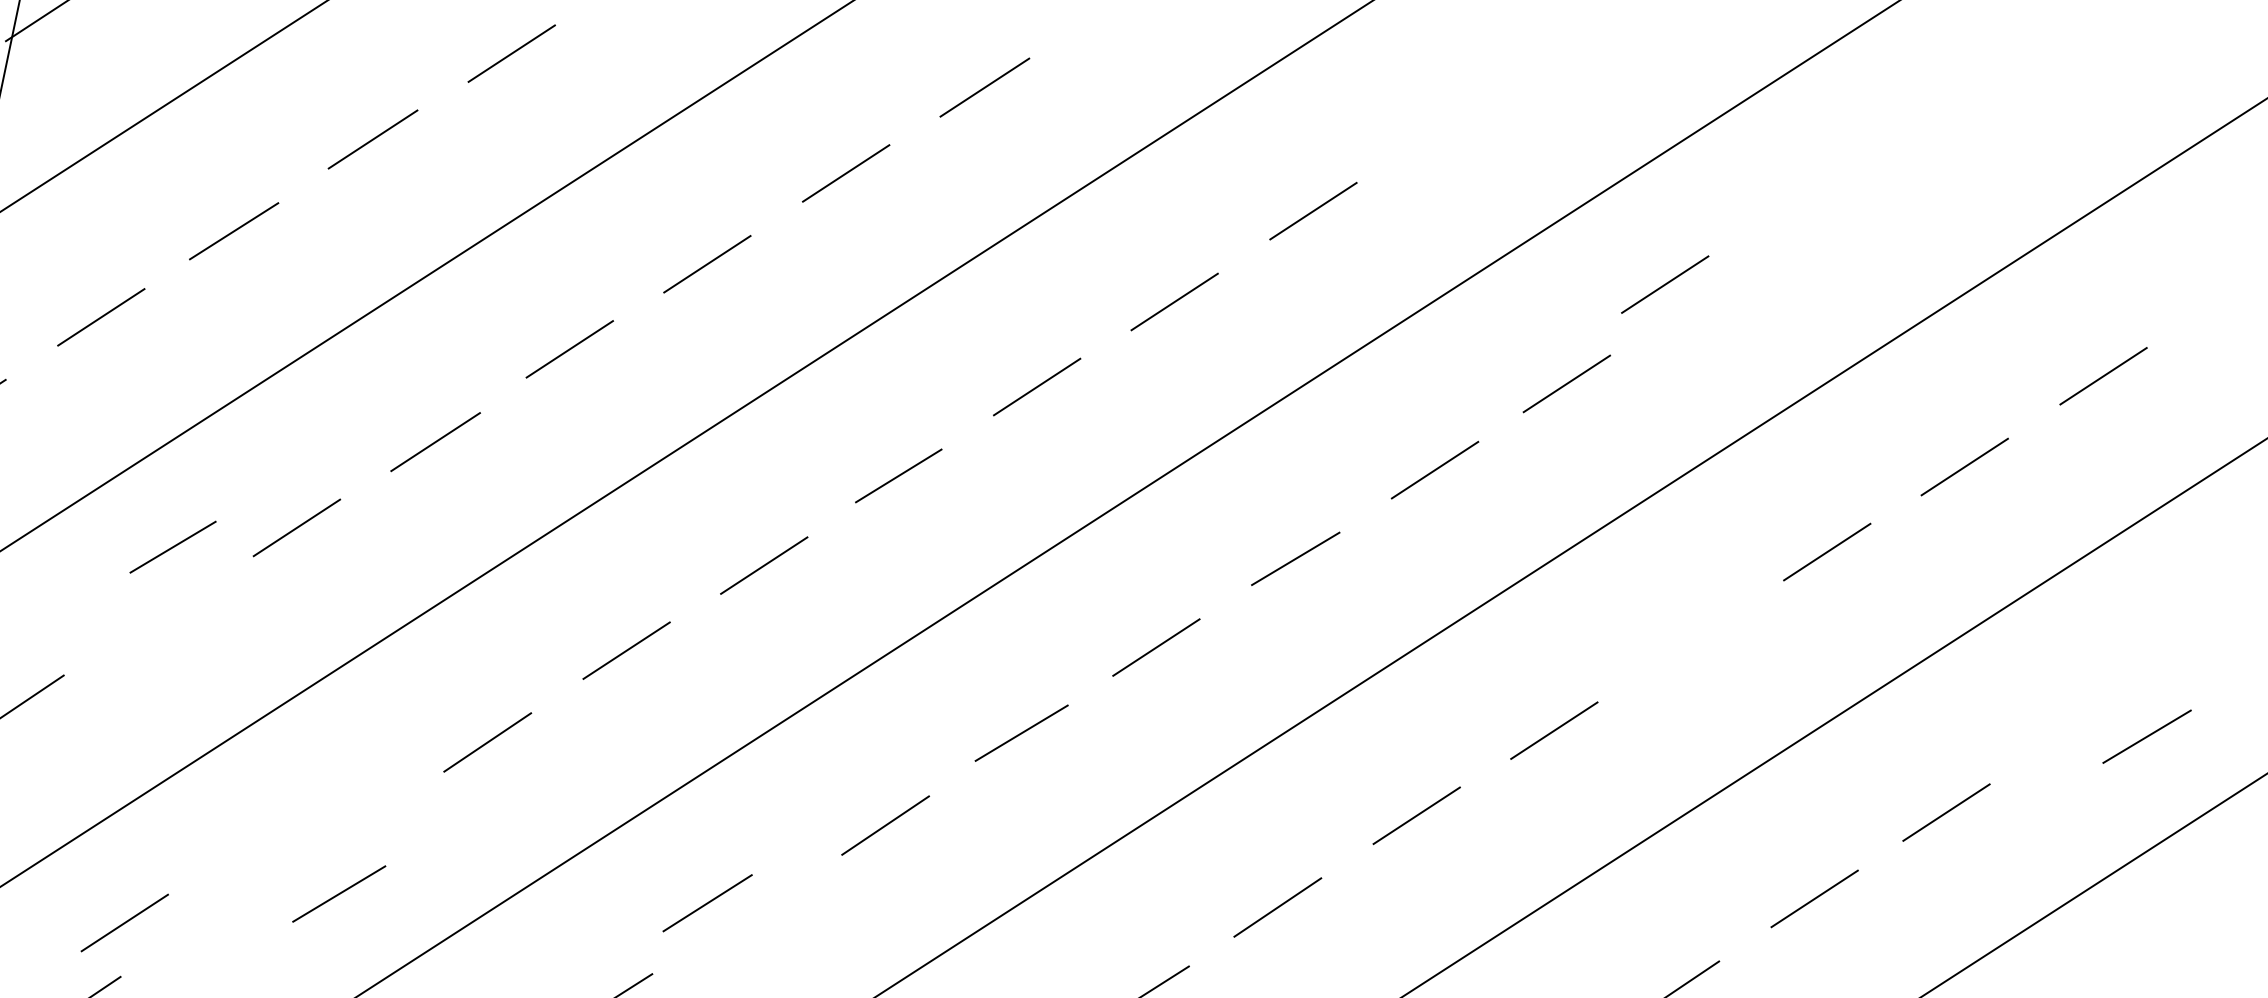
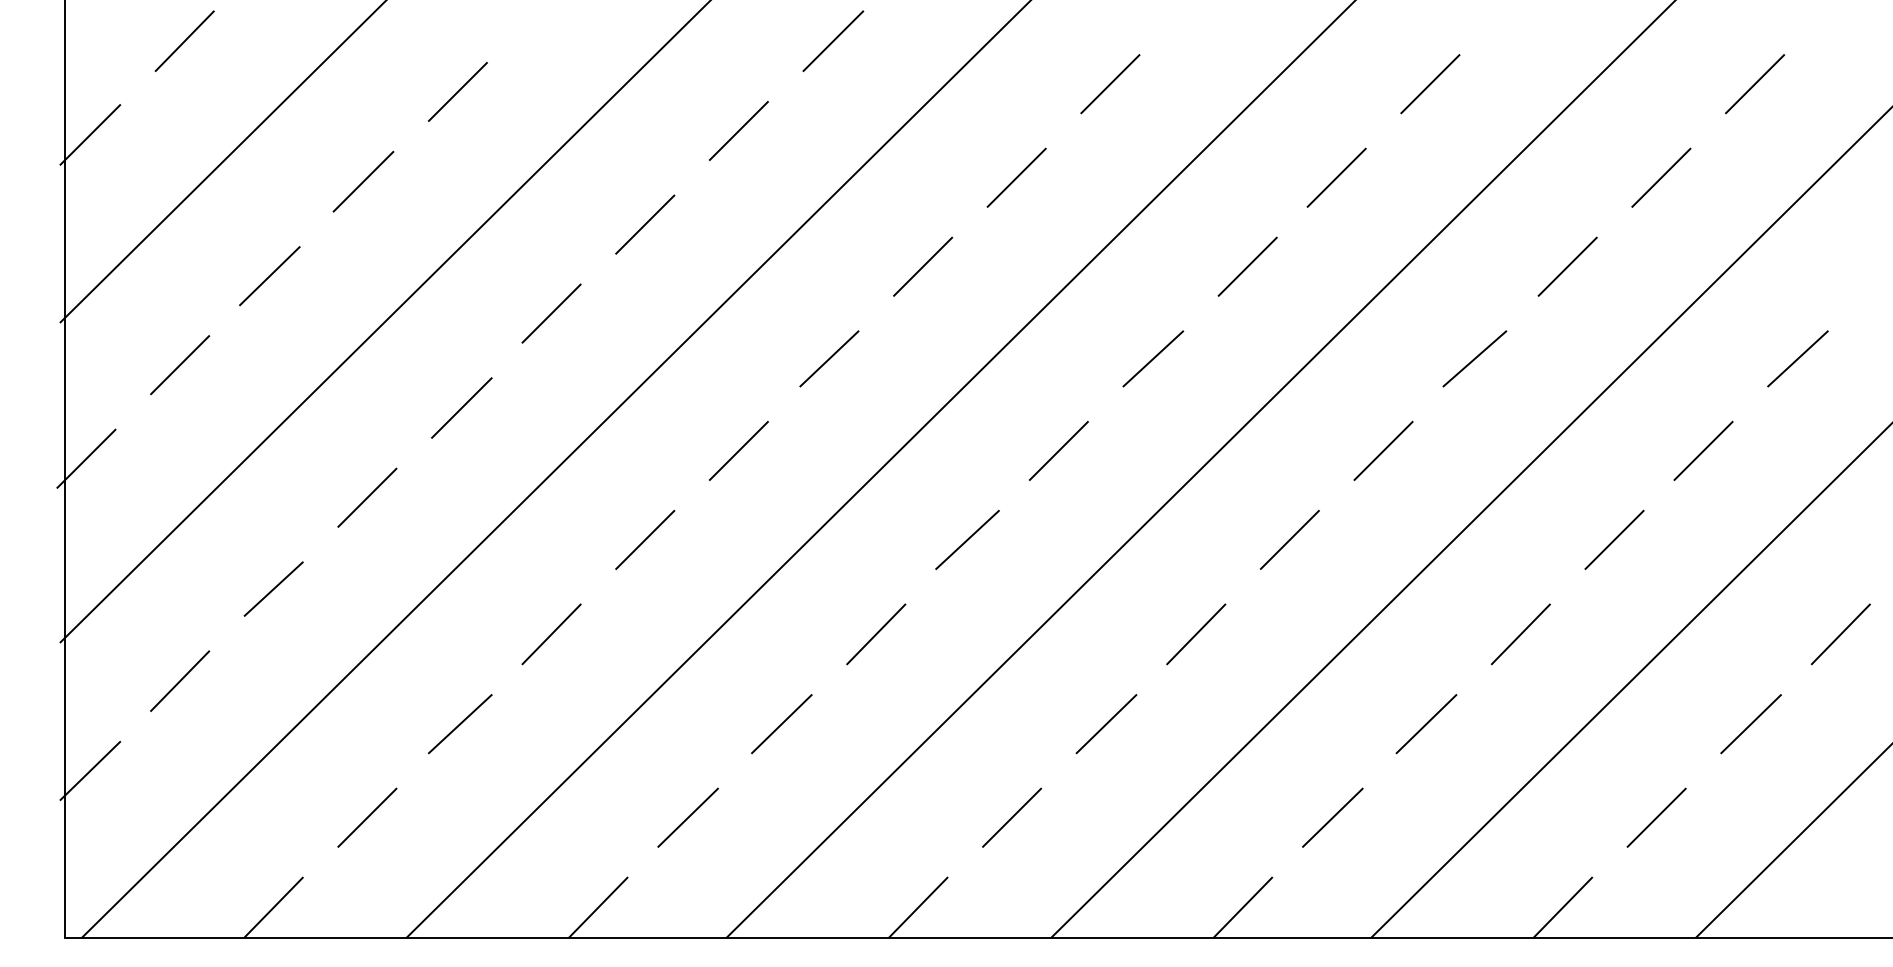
line: (1665, 285) -> (1430, 84), moved
line: (172, 546) -> (273, 588), moved
line: (1689, 640) -> (1474, 358), added
line: (2146, 736) -> (1797, 358), moved
line: (339, 894) -> (460, 724), moved
line: (707, 903) -> (781, 724), moved
line: (125, 922) -> (367, 817), moved

